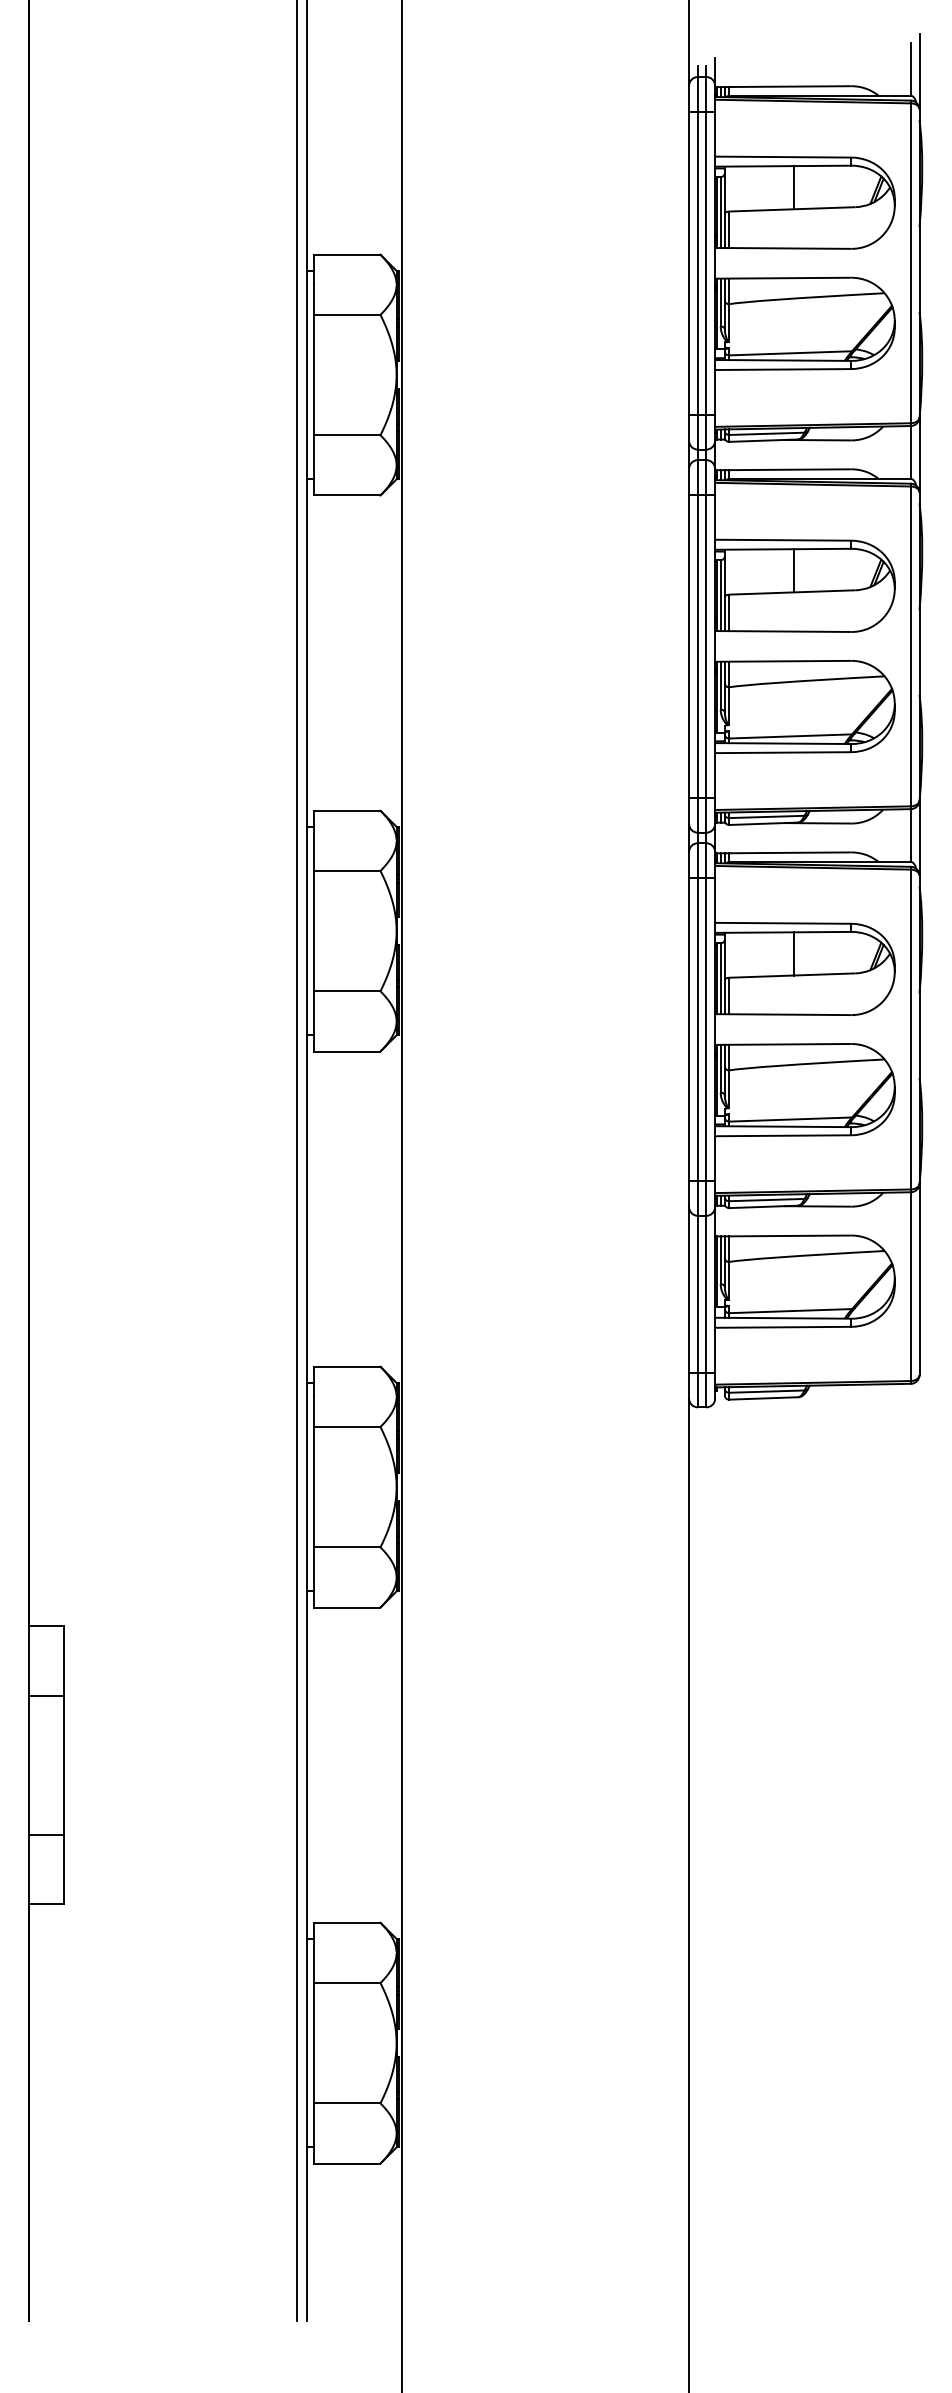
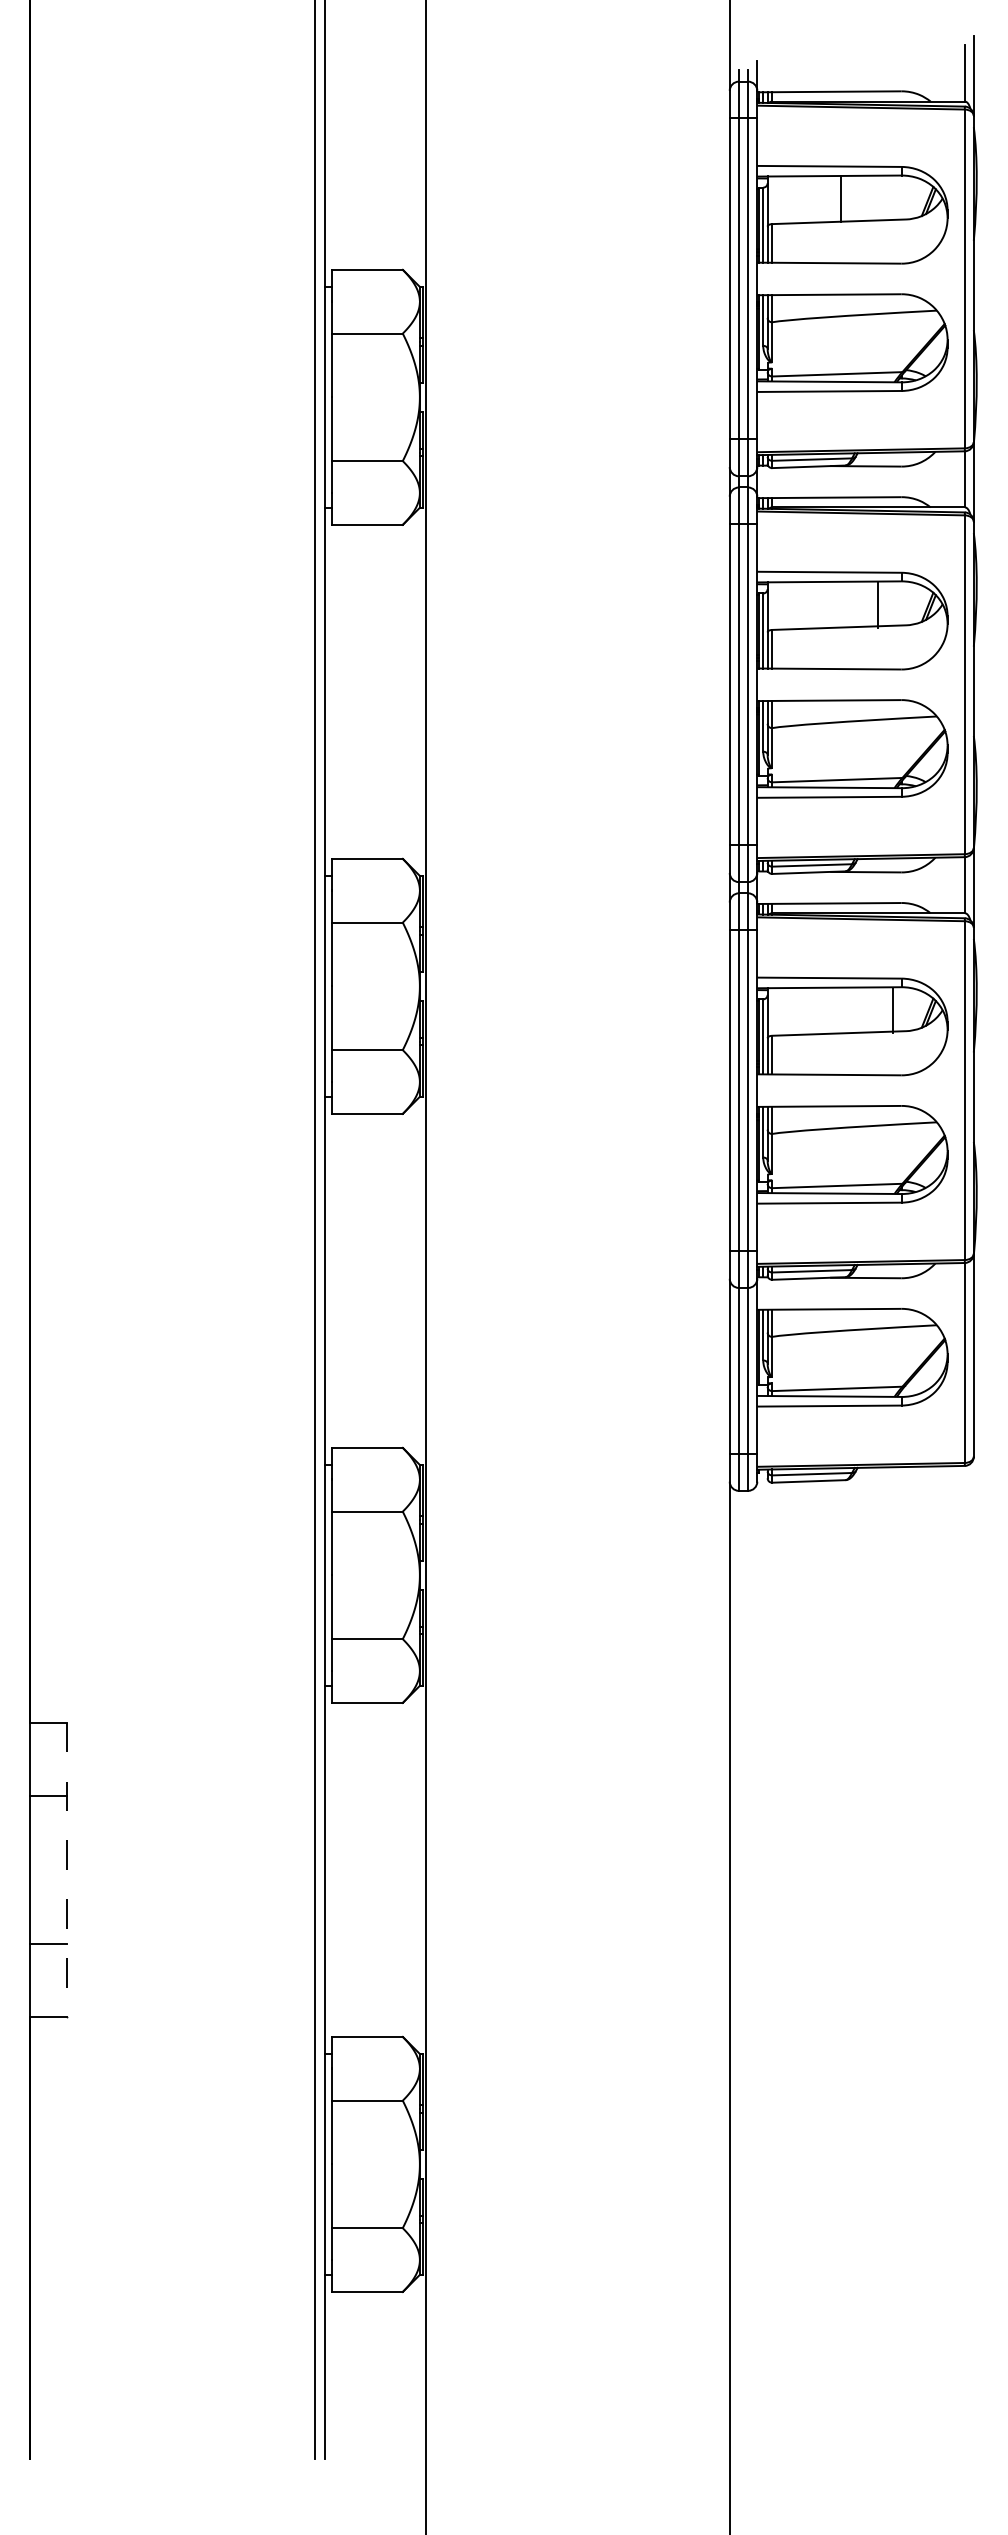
line: (794, 570) -> (878, 604), moved
line: (794, 953) -> (893, 1010), moved
line: (63, 1765) -> (67, 1870), solid -> dashed

